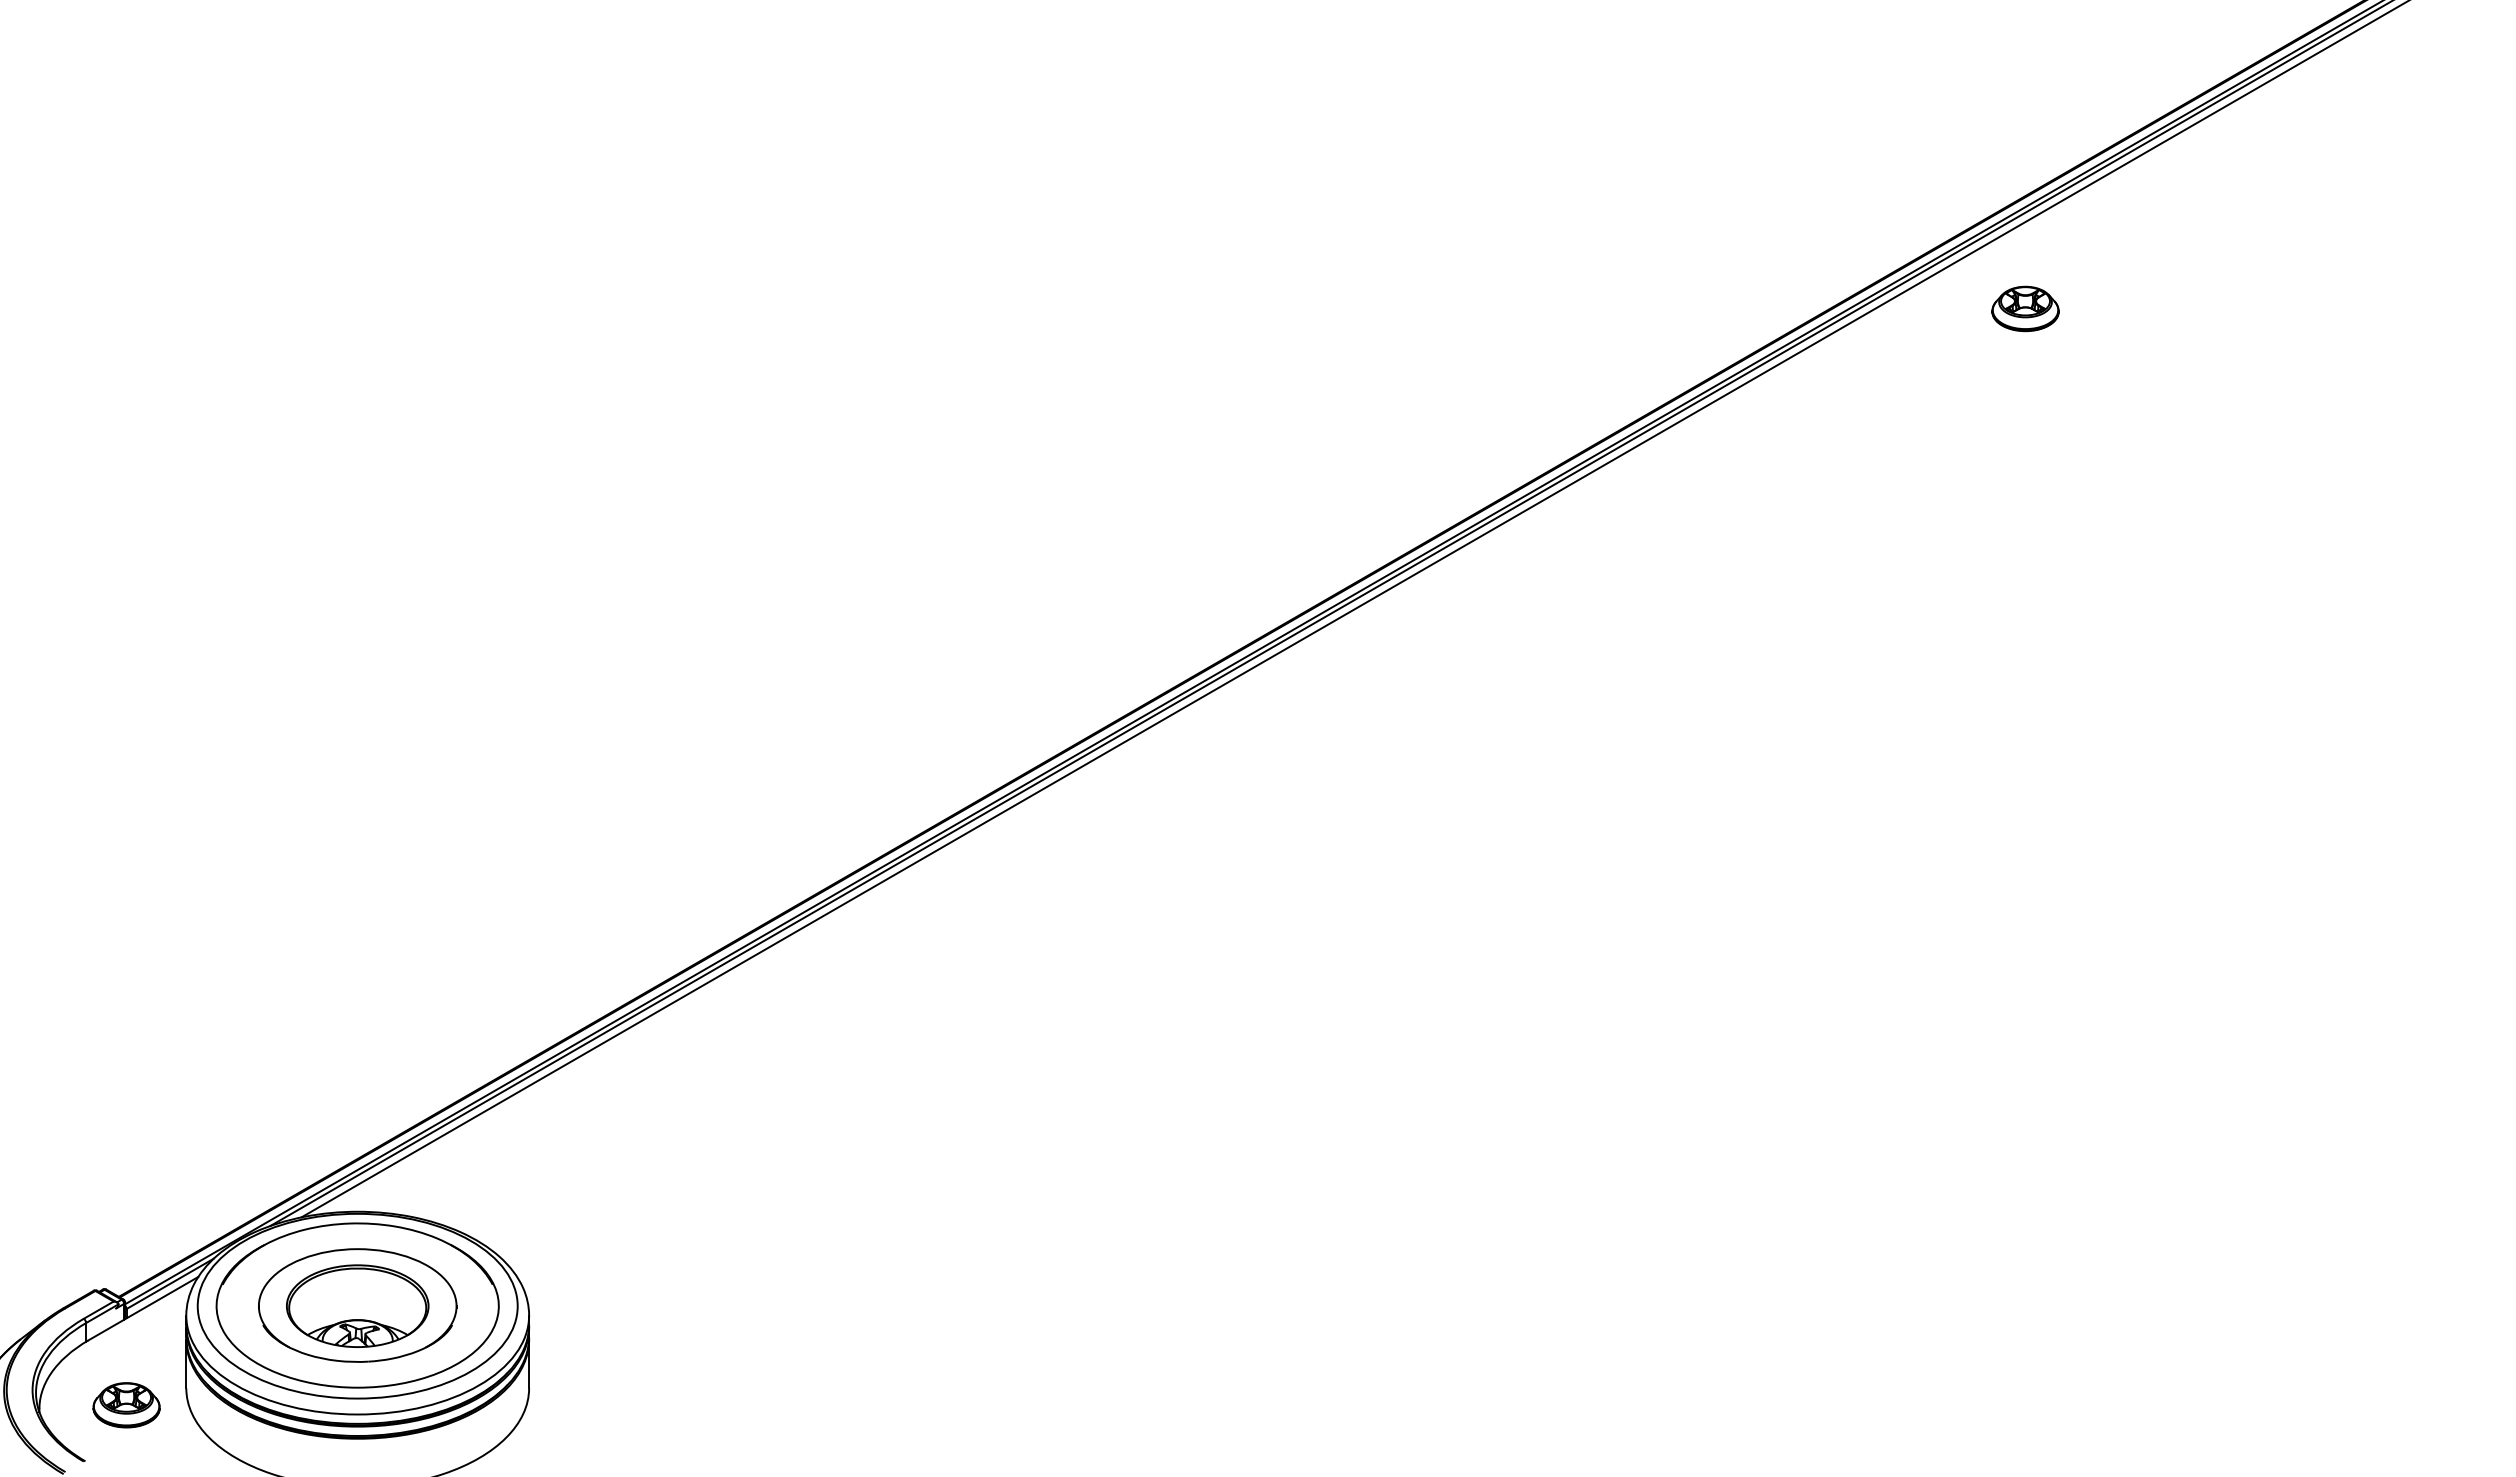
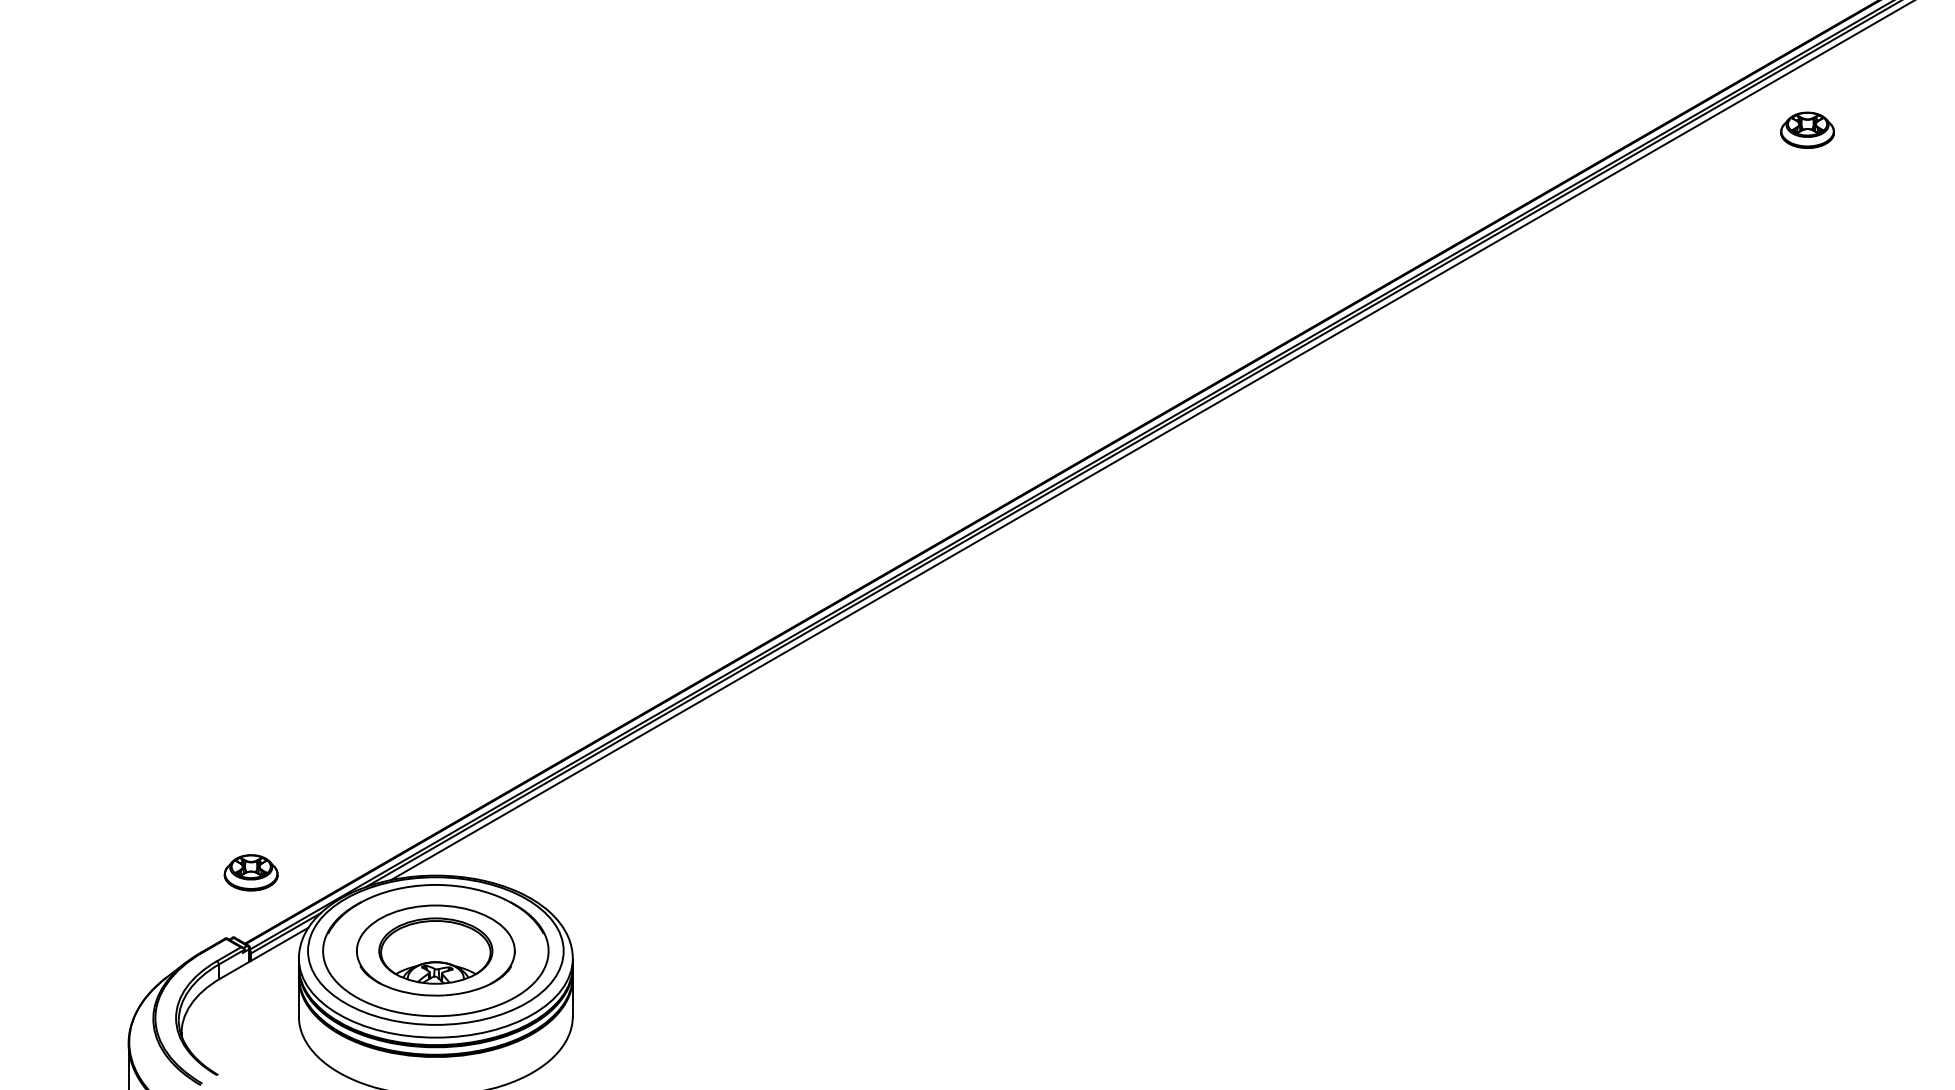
part: (2025, 308) -> (1807, 129), moved
part: (126, 1405) -> (251, 873), moved

